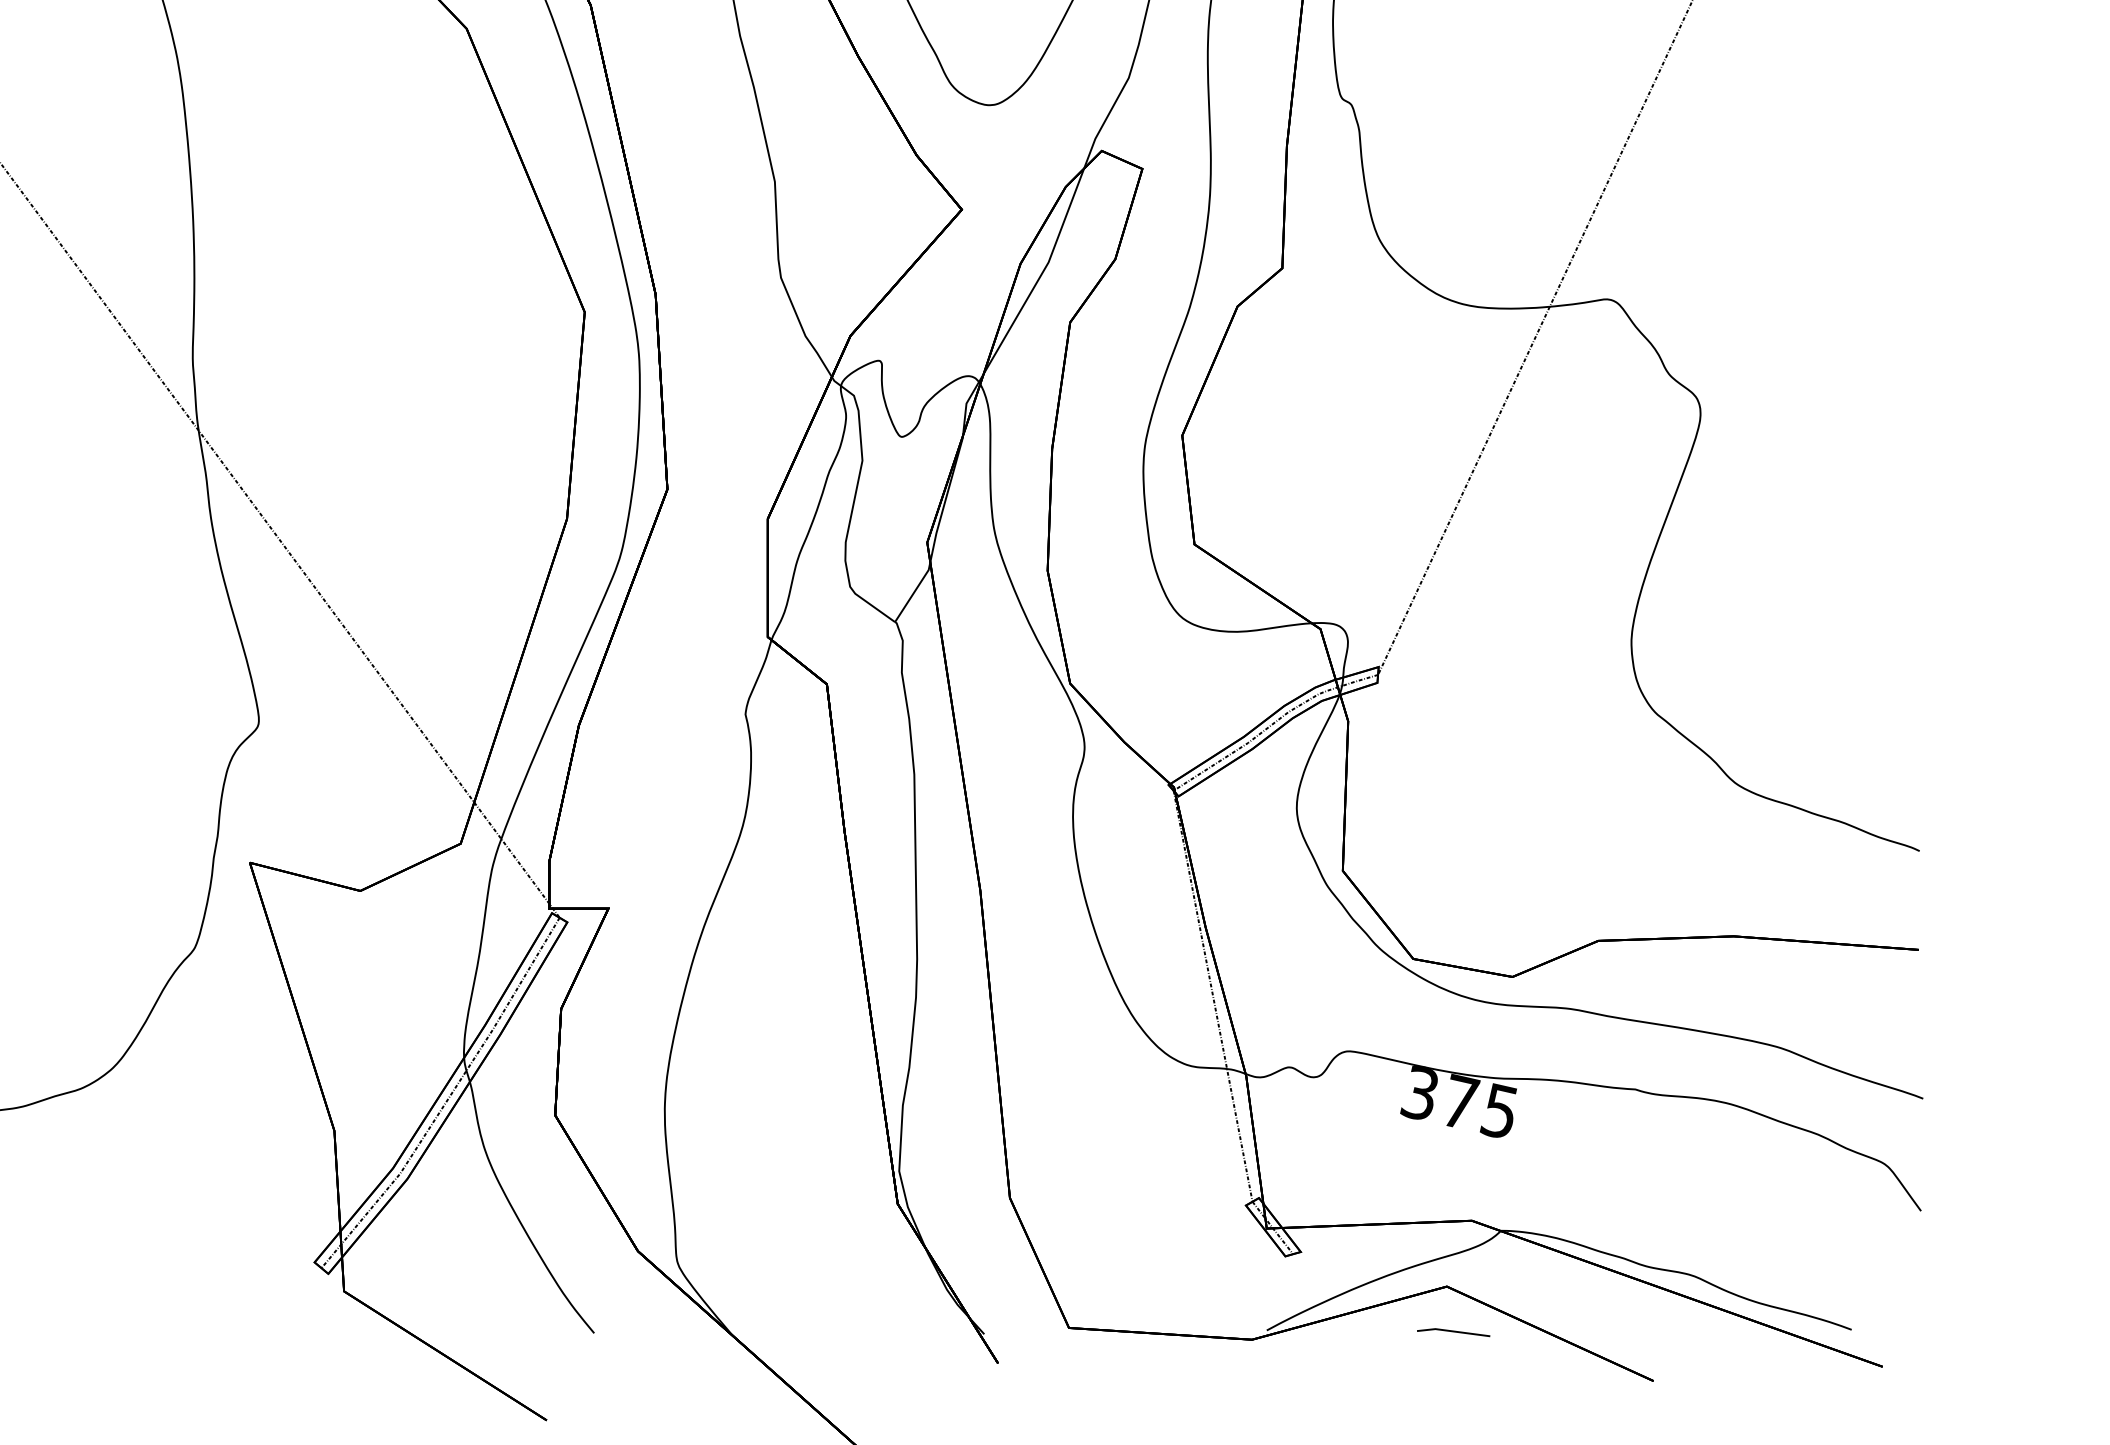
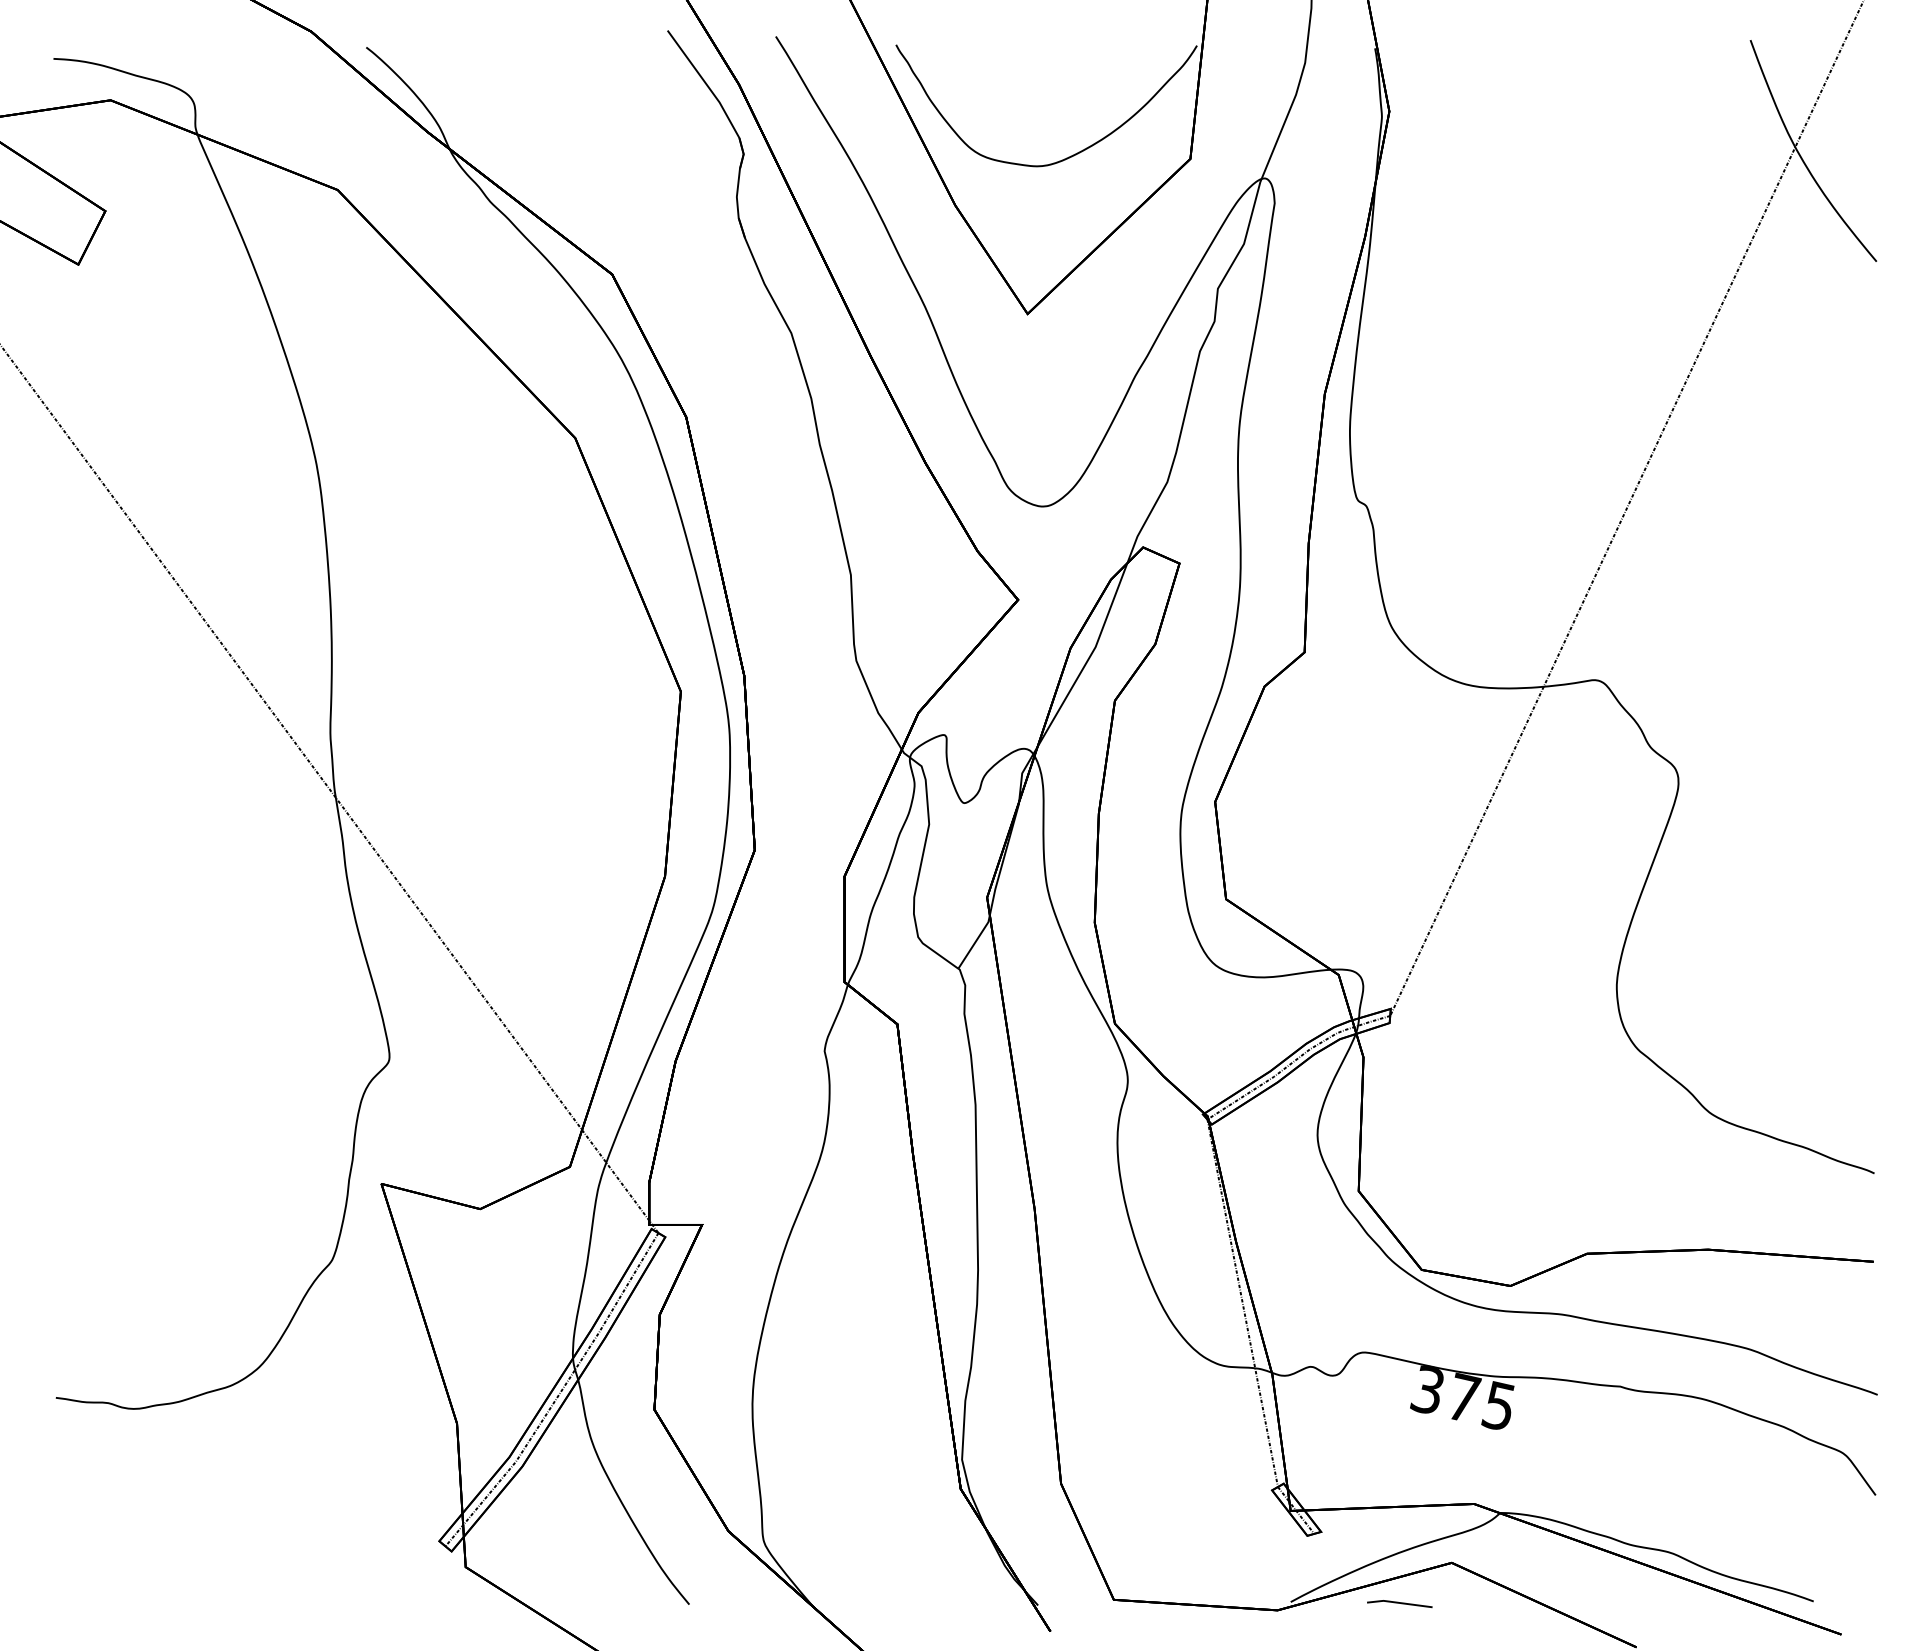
line: (1453, 1332) -> (1399, 1603), moved

